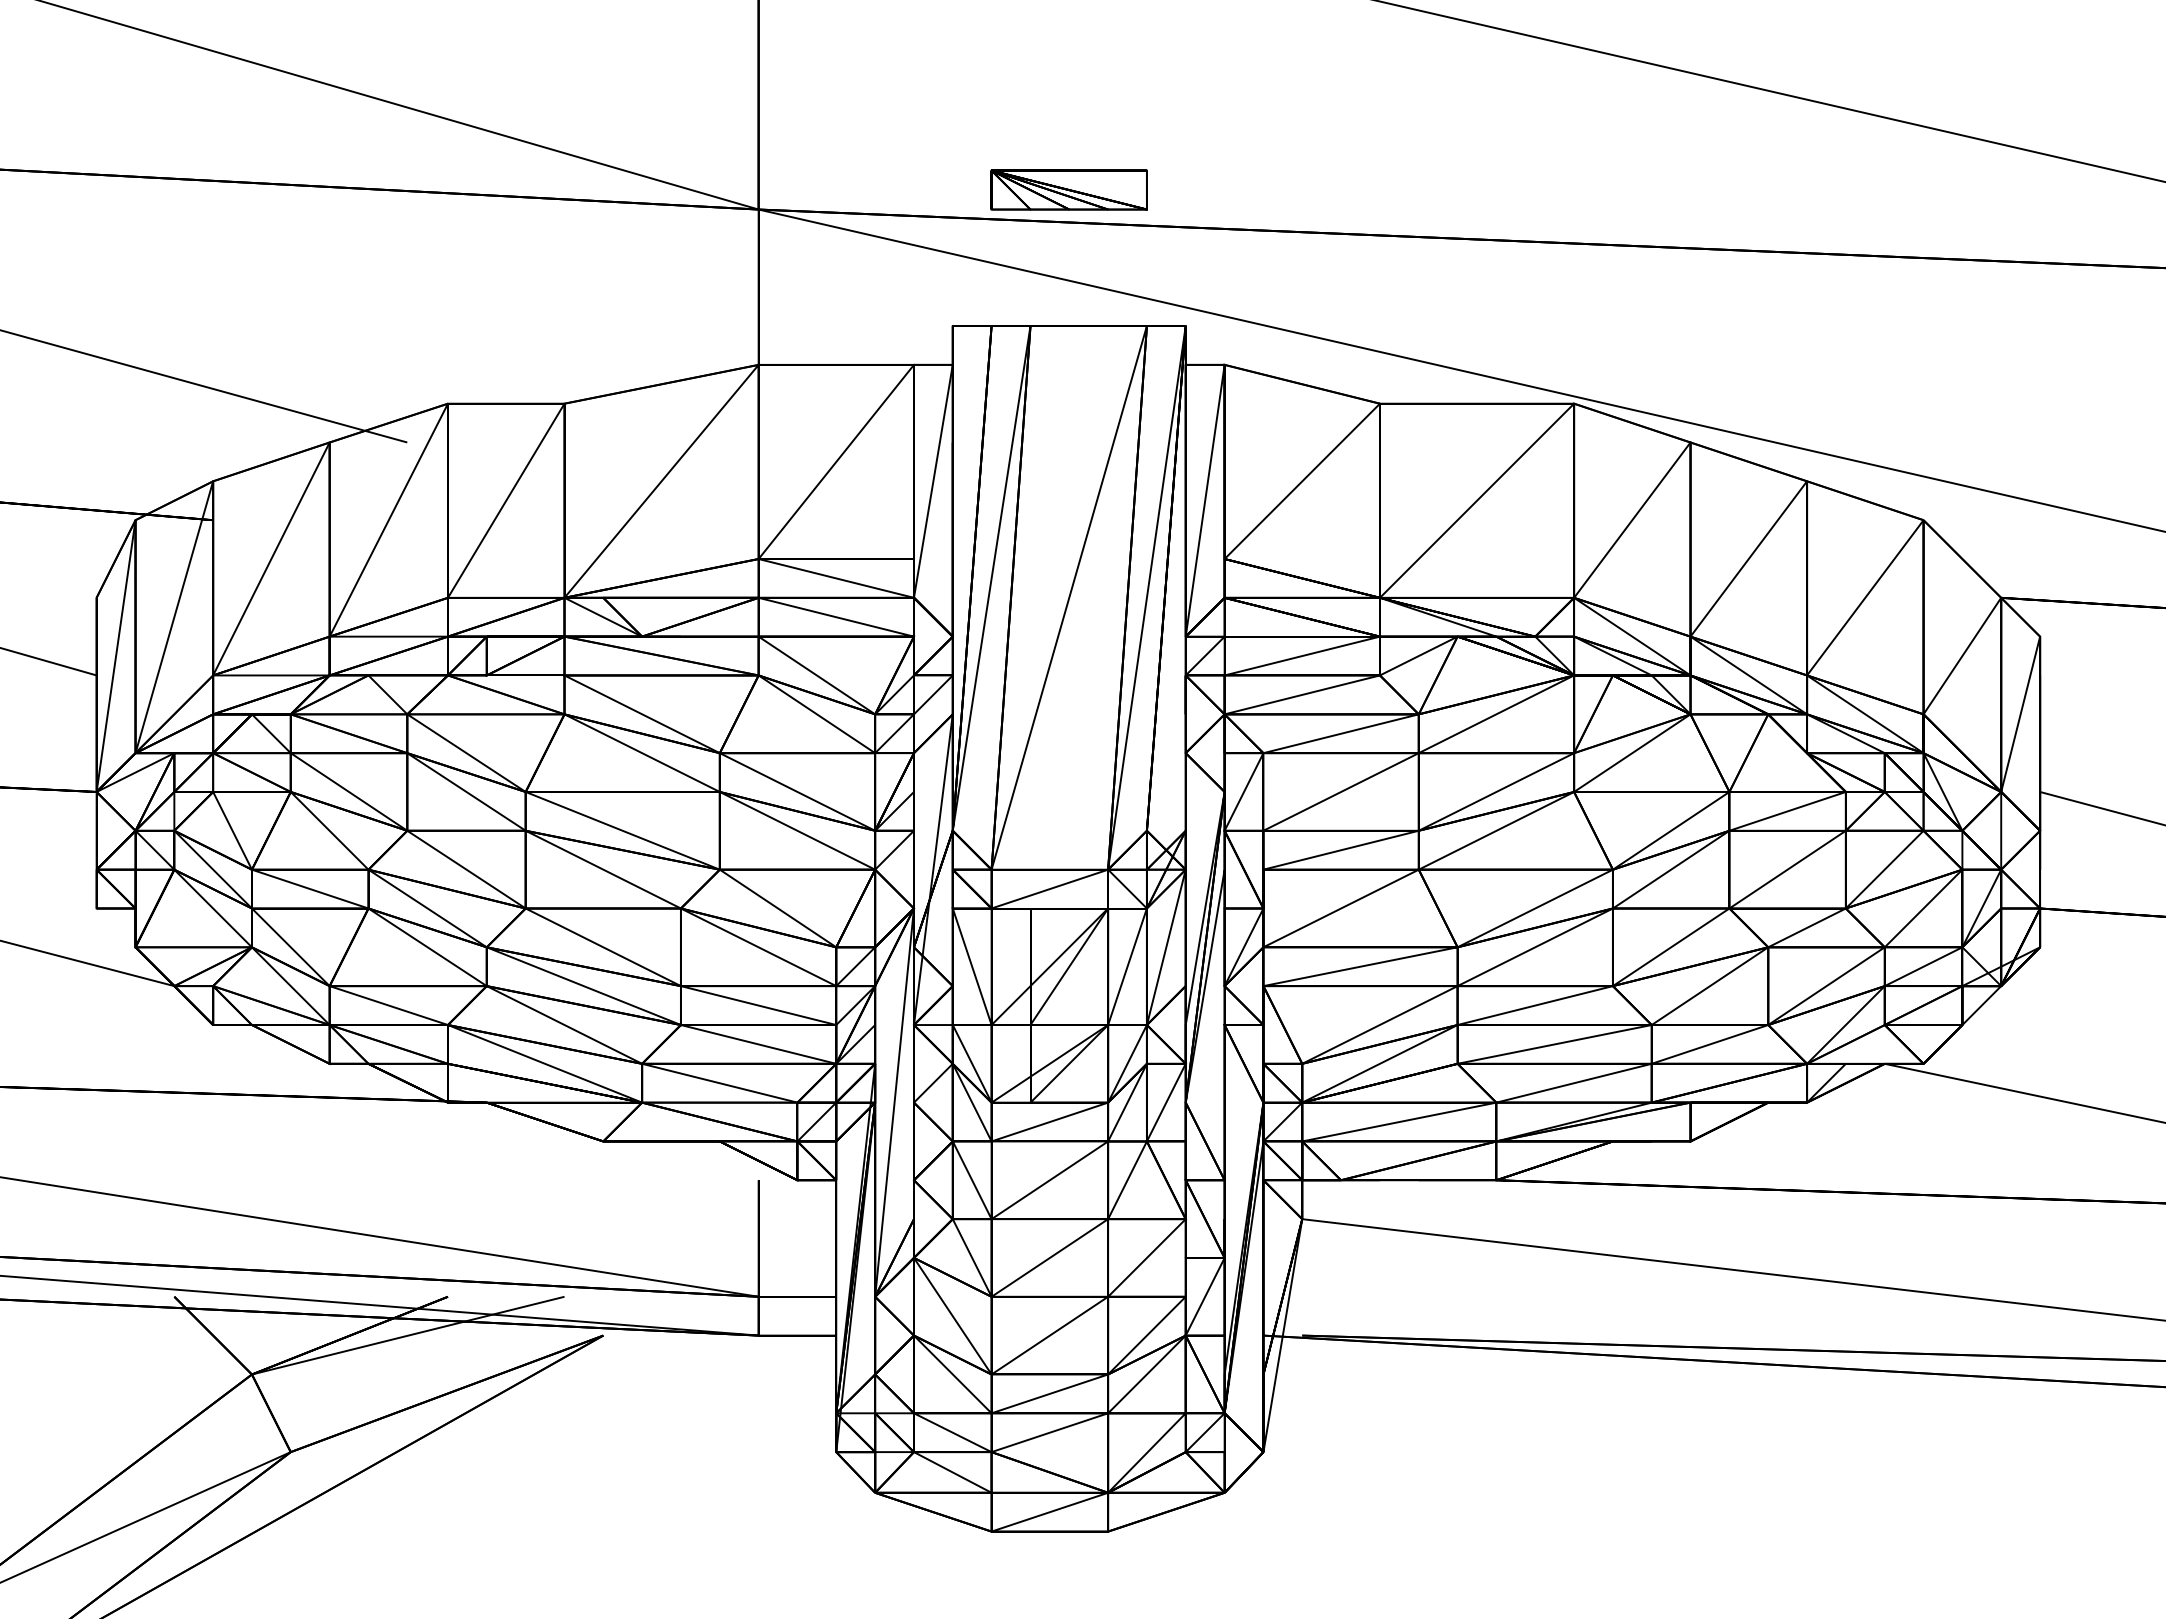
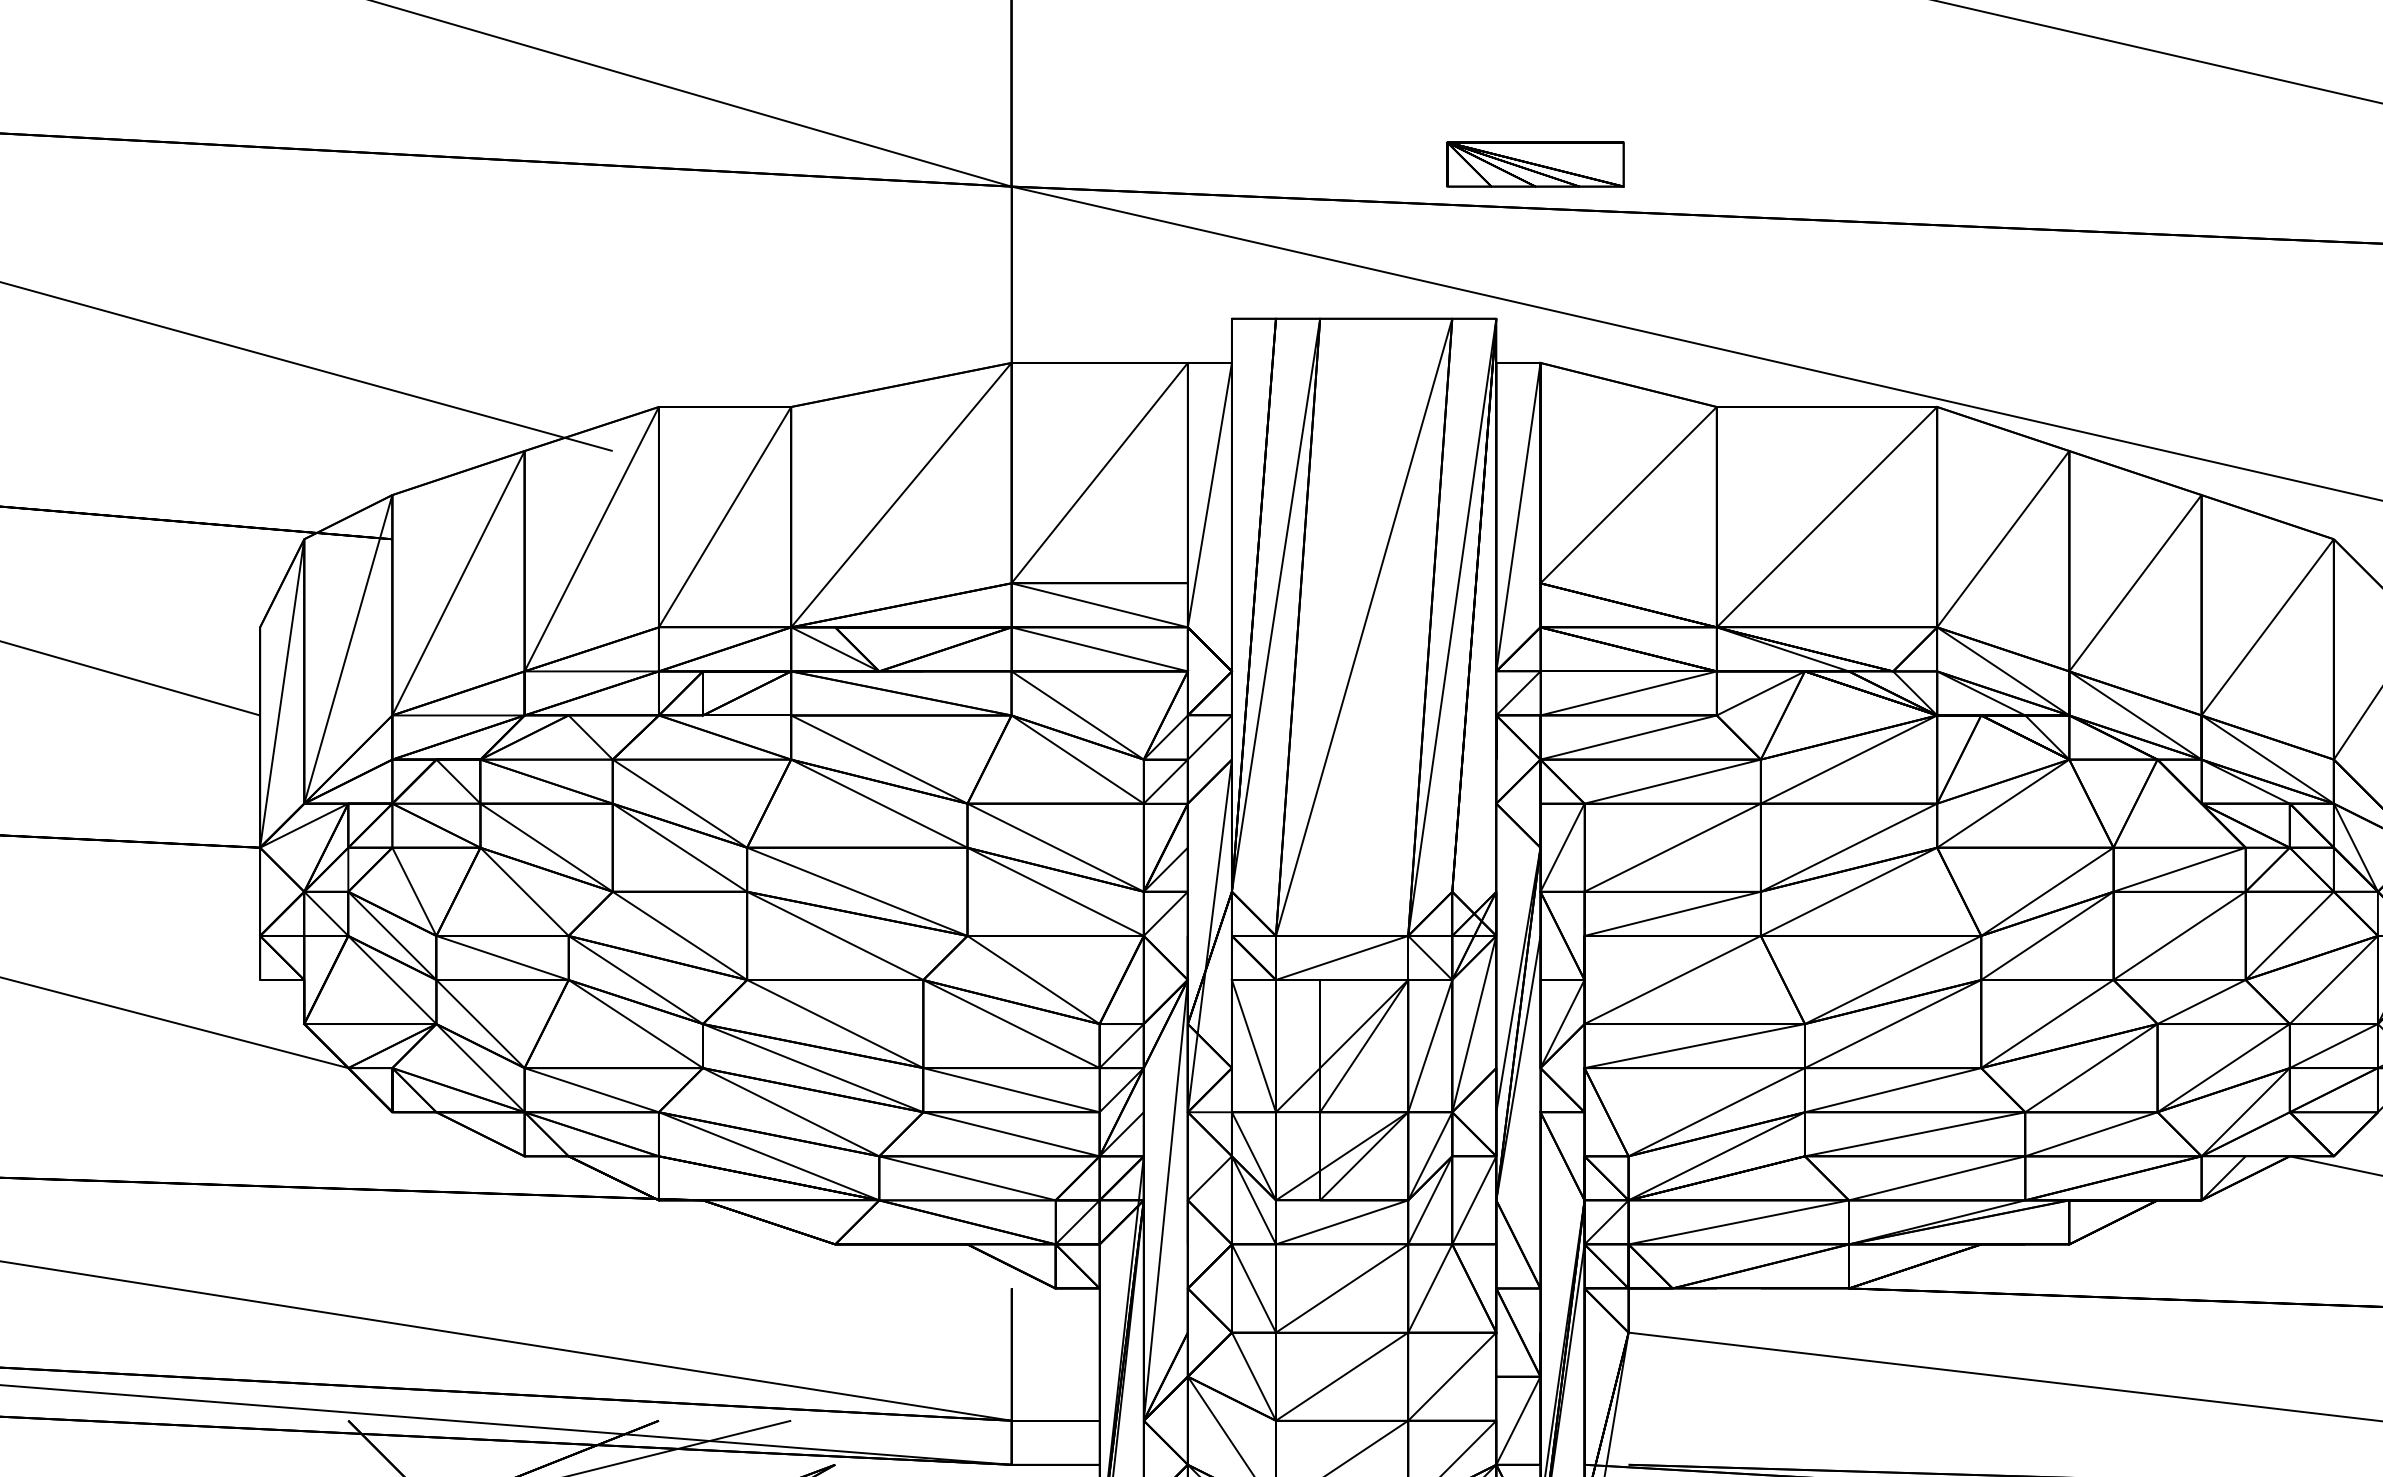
part: (1068, 189) -> (1534, 163), moved

